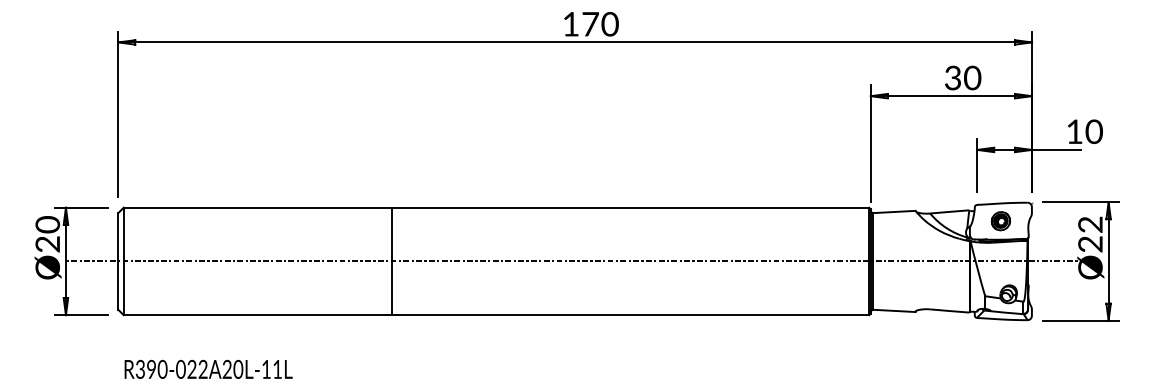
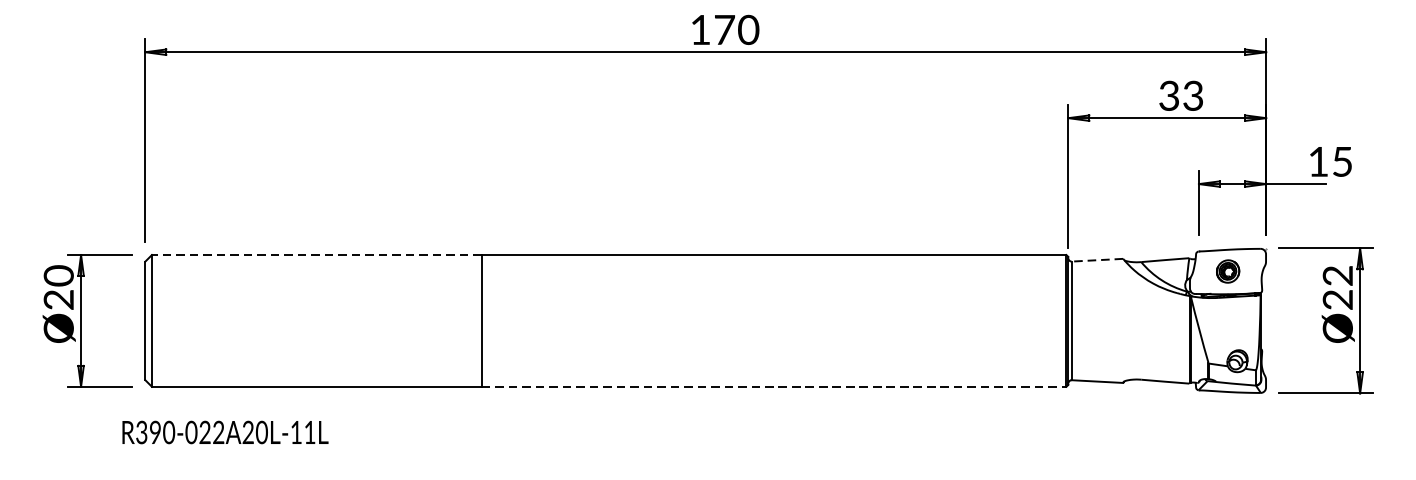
text: (972, 78) -> (1193, 96), 30 -> 33
text: (1093, 131) -> (1341, 161), 10 -> 15
line: (257, 207) -> (316, 254), solid -> dashed
line: (893, 212) -> (1096, 260), solid -> dashed
line: (574, 261) -> (704, 320), removed
line: (631, 315) -> (774, 387), solid -> dashed
text: (208, 368) -> (225, 431), moved

